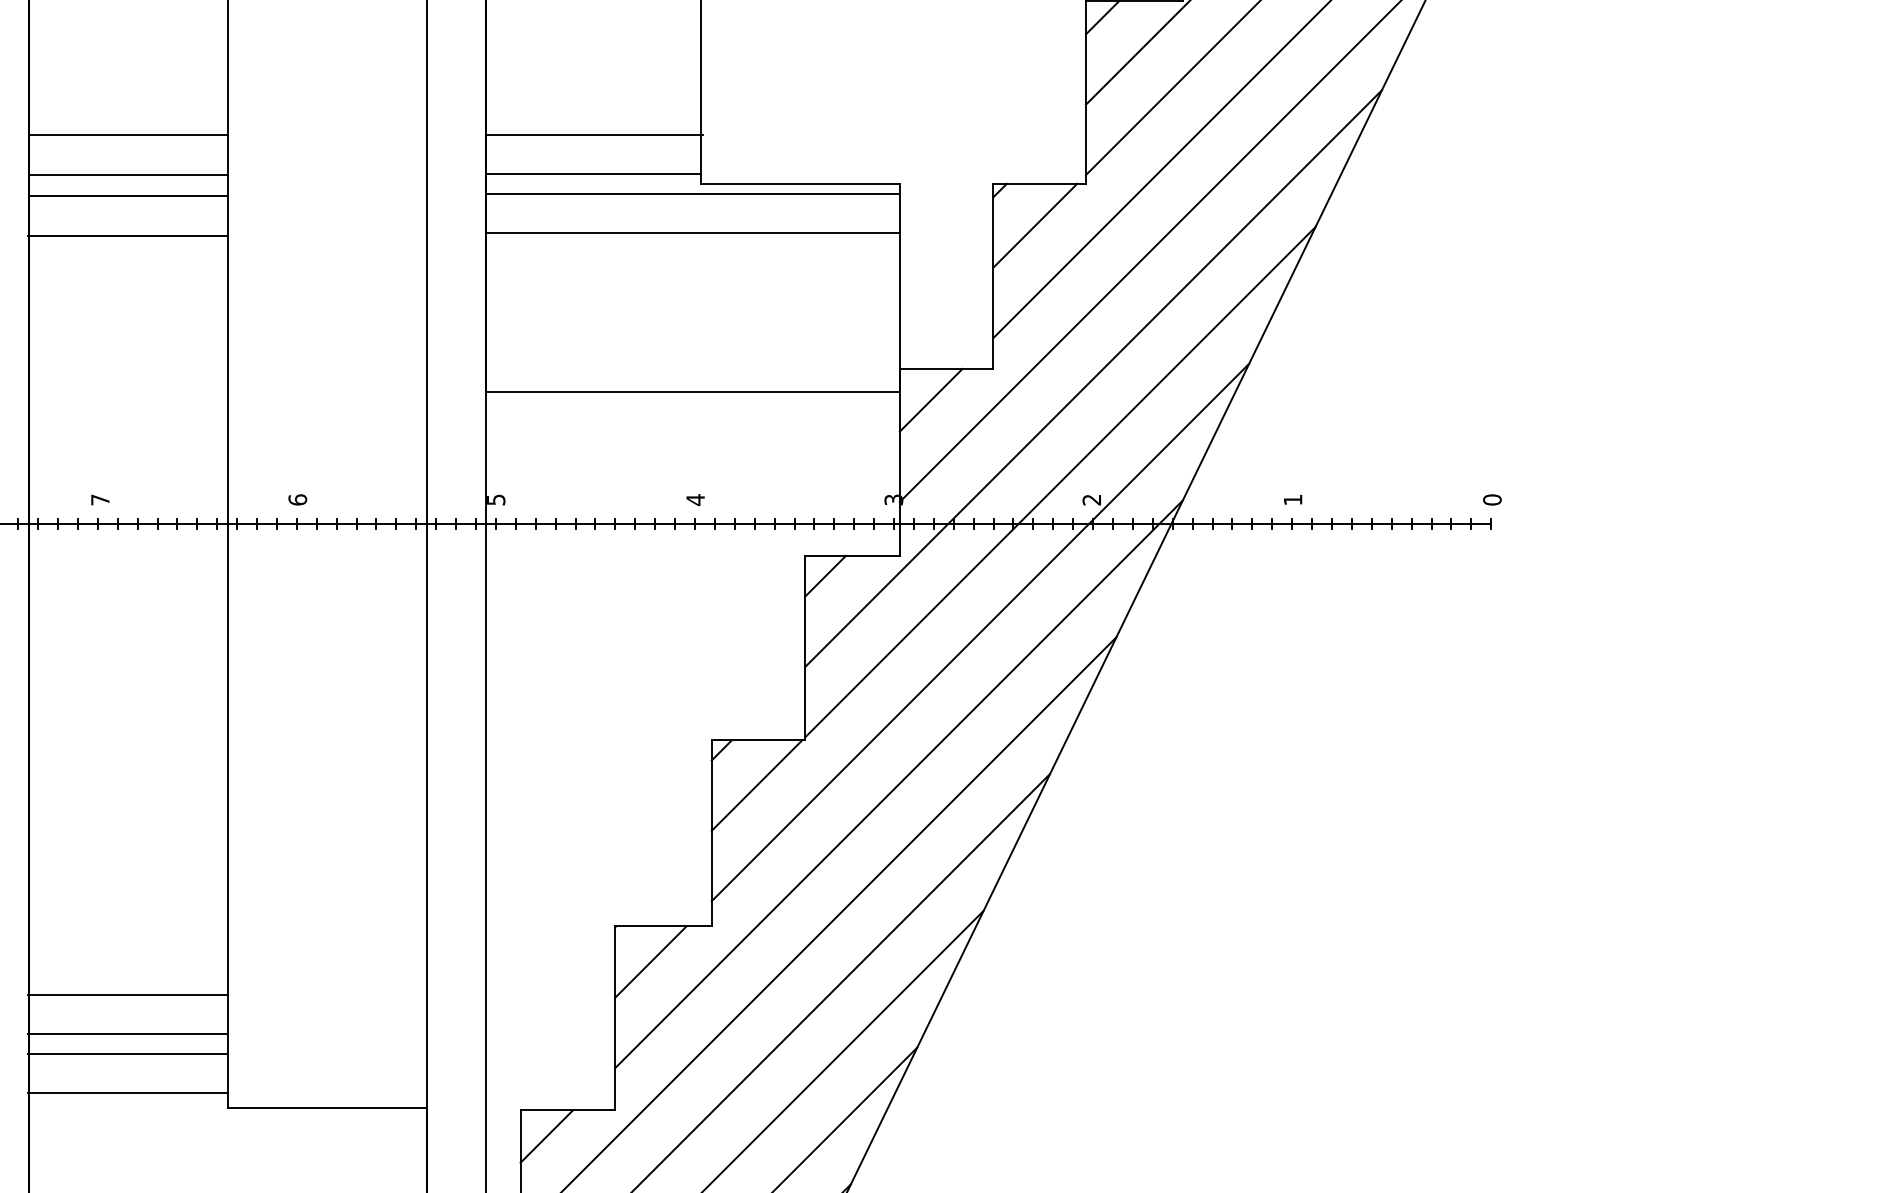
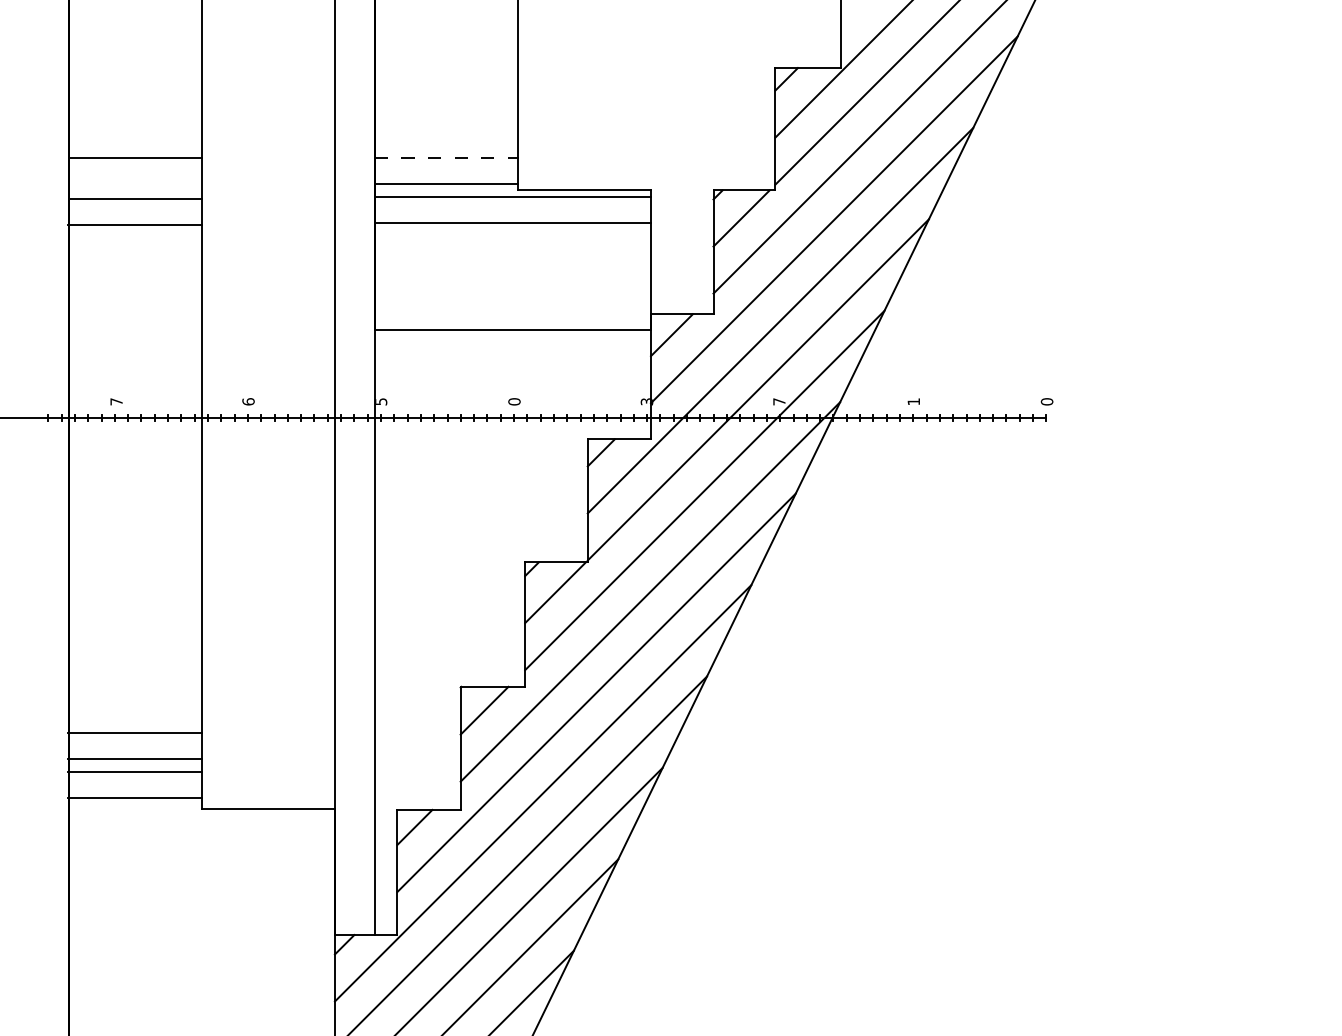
line: (595, 134) -> (447, 157), solid -> dashed
line: (127, 174) -> (134, 184), removed
text: (695, 499) -> (514, 401), 4 -> 0
text: (1092, 499) -> (779, 401), 2 -> 7

